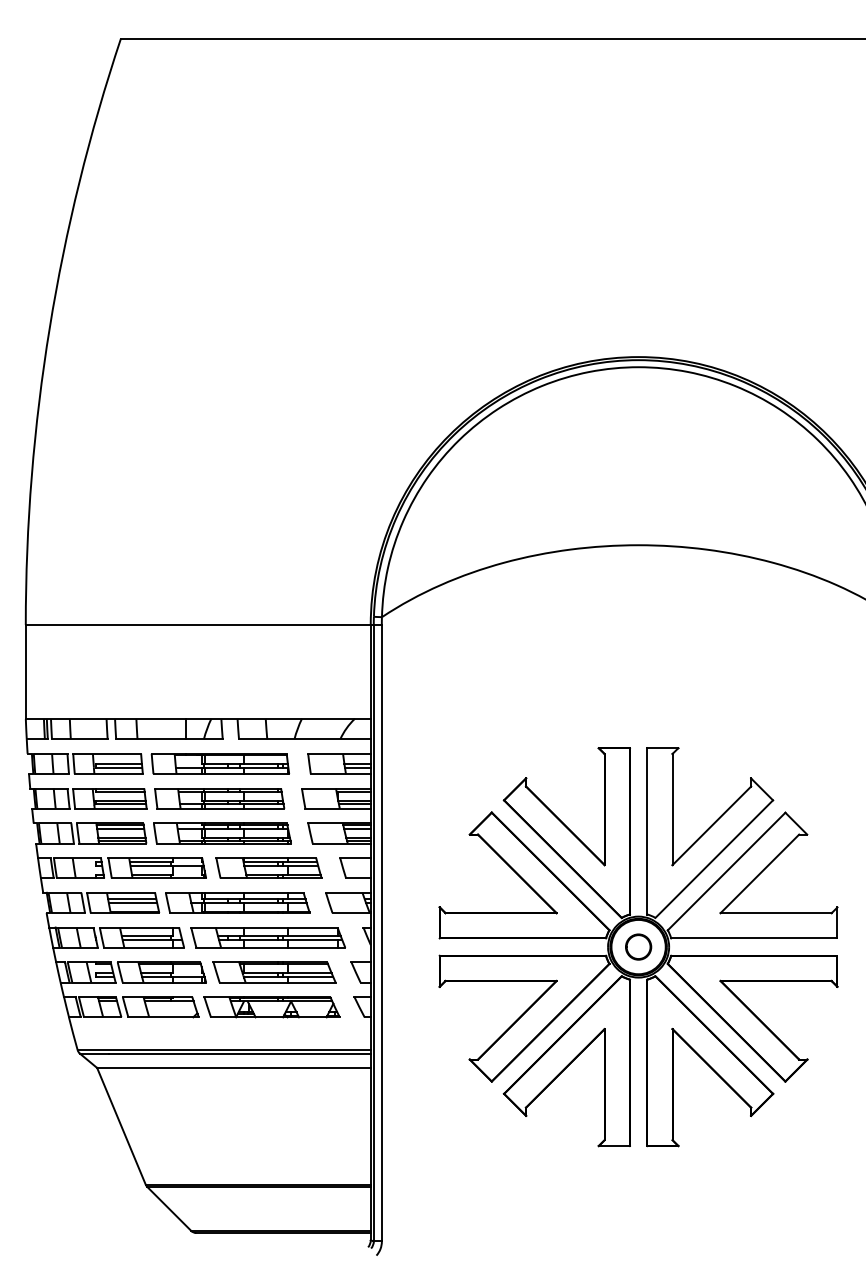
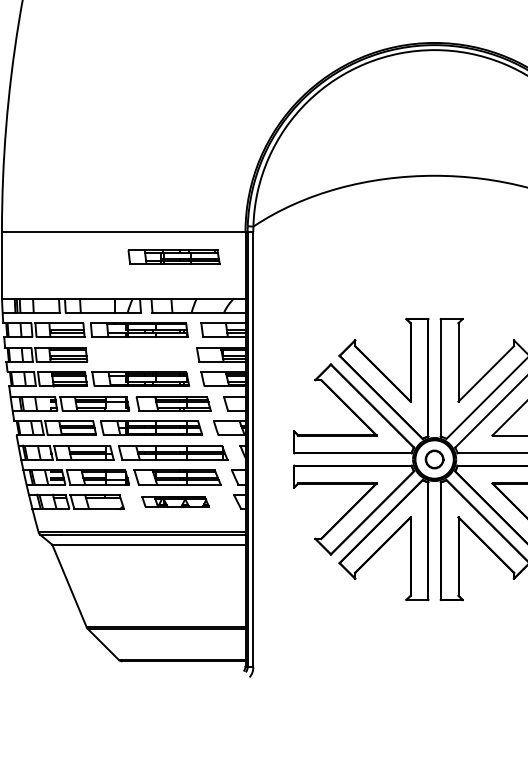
part: (219, 798) -> (174, 257), moved
part: (271, 1007) -> (175, 502), size x0.7

